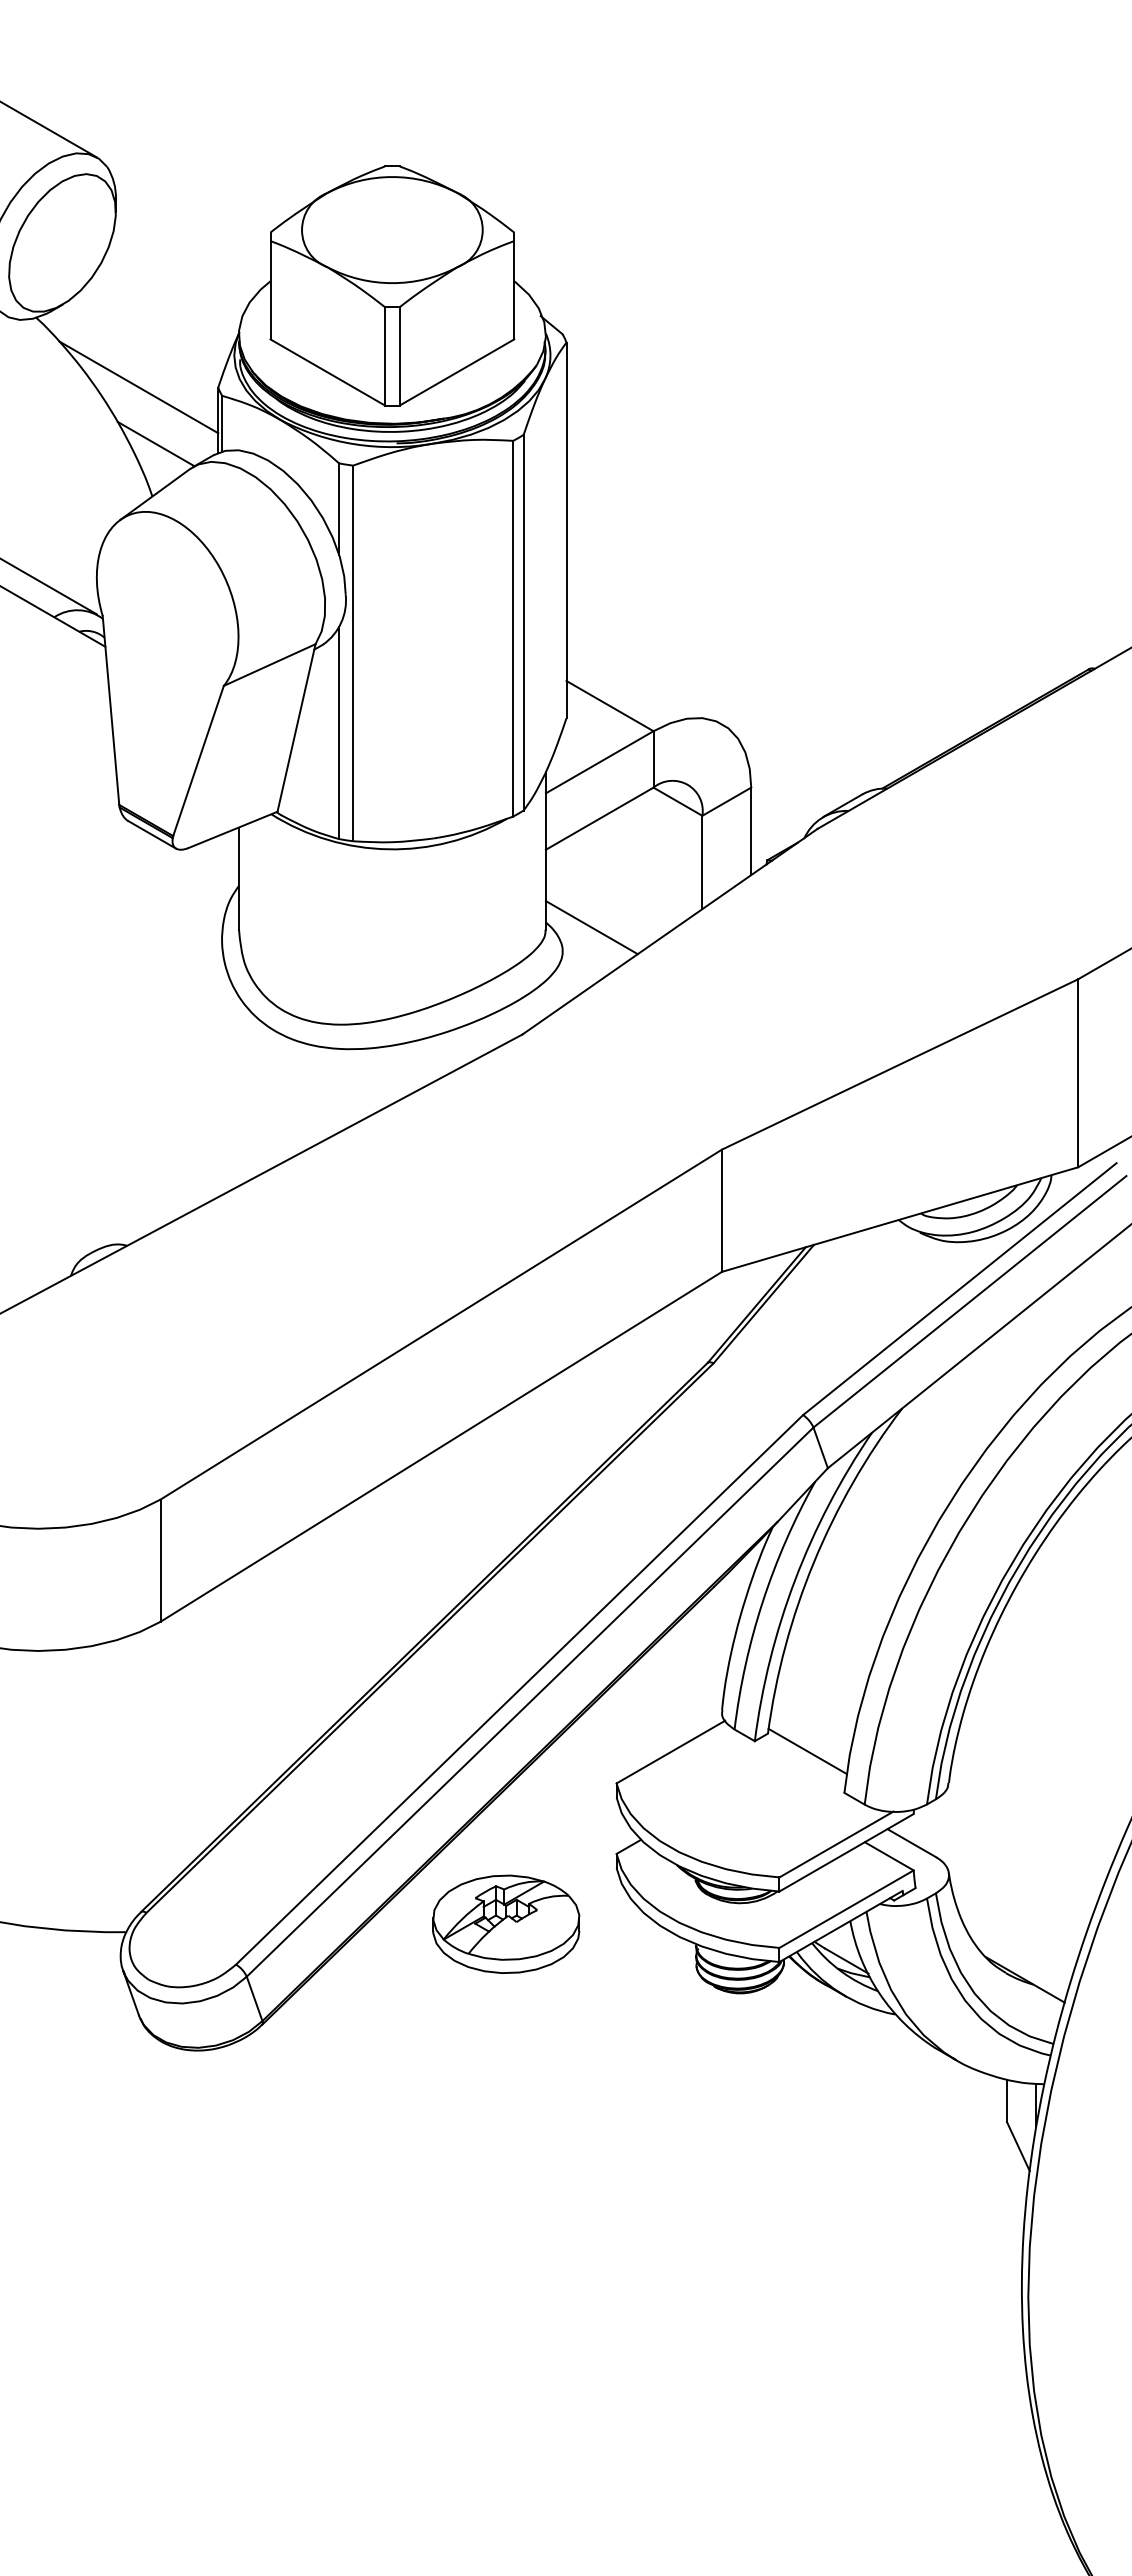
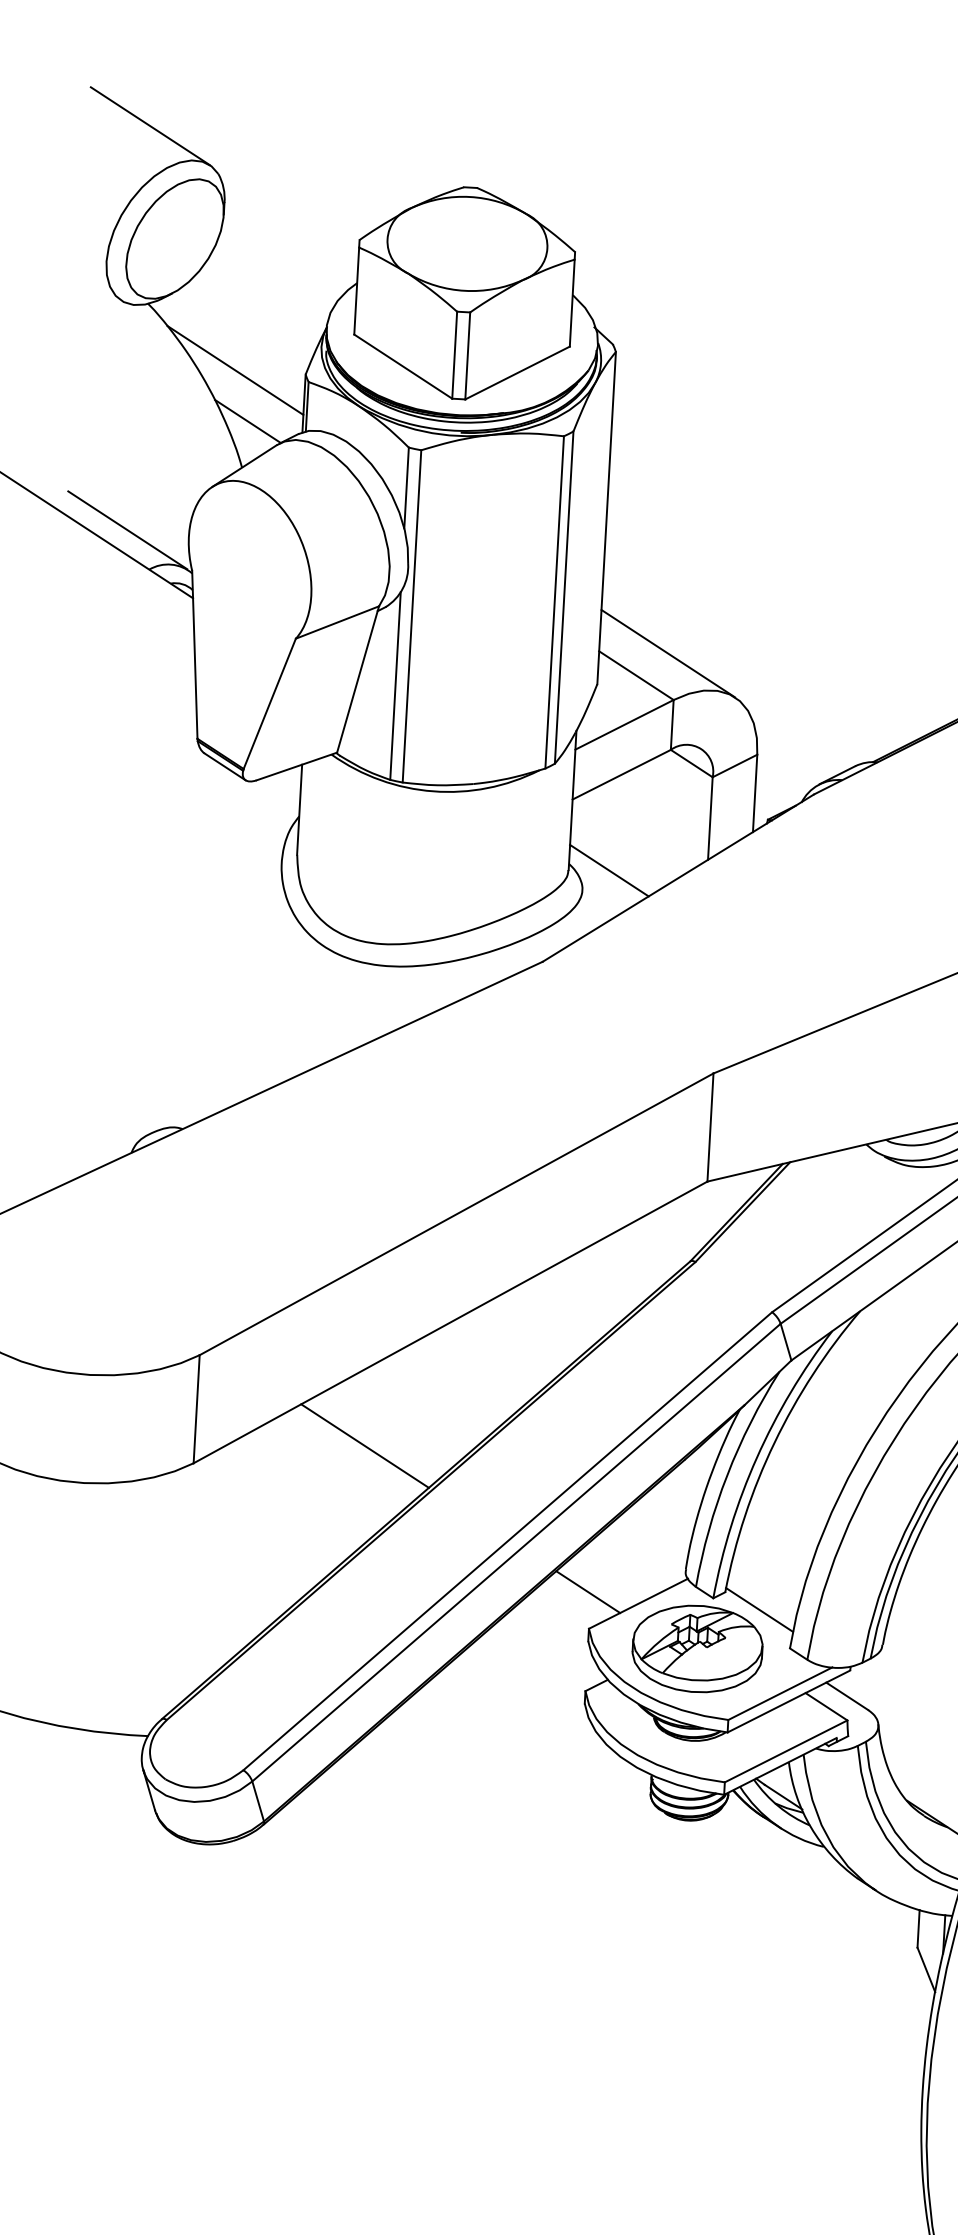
line: (644, 679) -> (668, 653), added
line: (352, 1591) -> (364, 1445), added
line: (613, 1741) -> (588, 1591), added
part: (506, 1923) -> (697, 1648), moved

